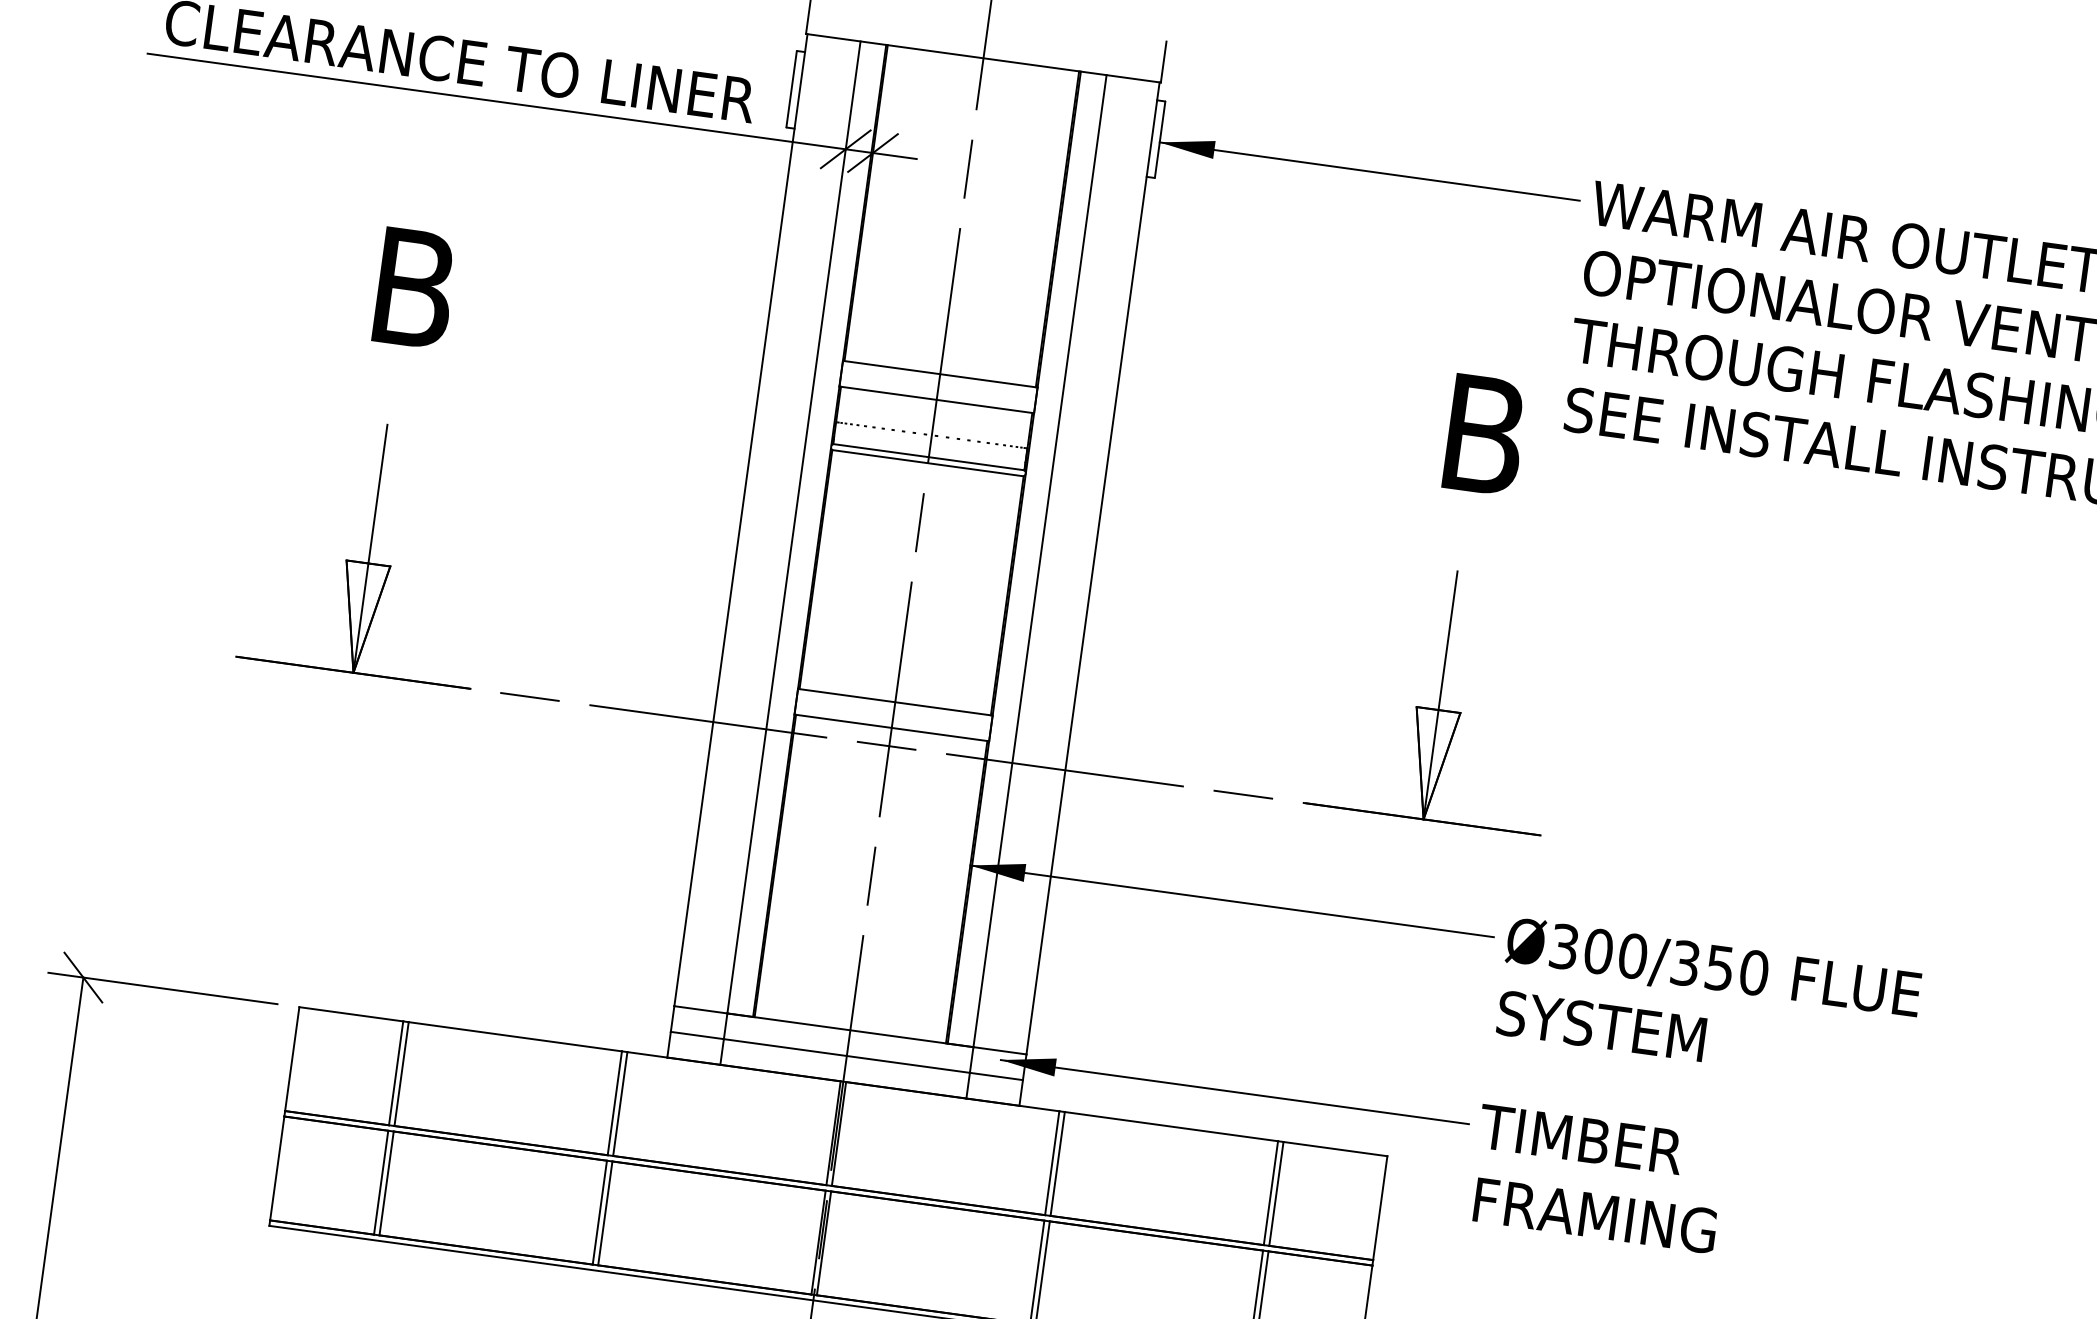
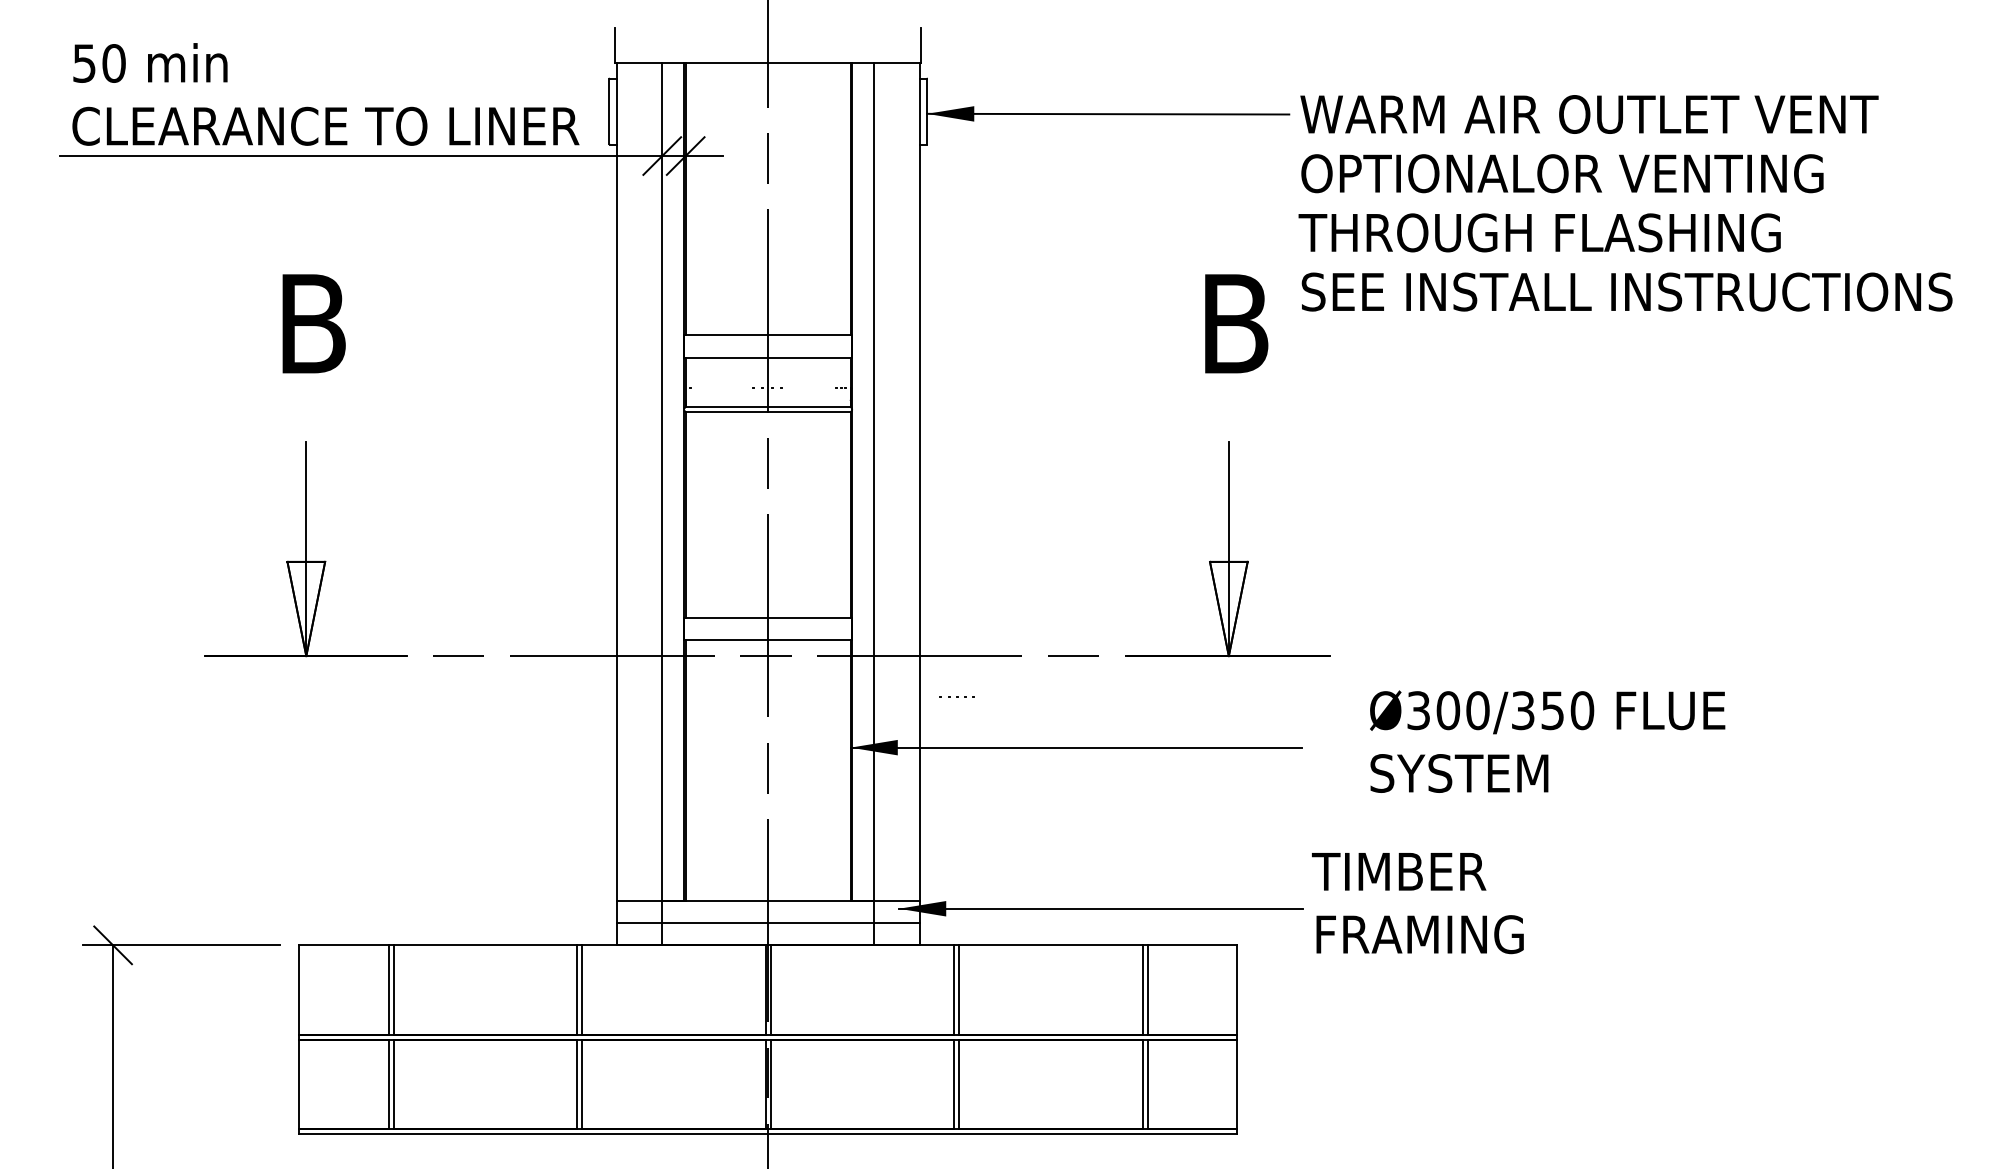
part: (880, 427) -> (723, 387), removed
part: (977, 440) -> (956, 696), moved
text: (1708, 1003) -> (1547, 741), moved
text: (1597, 1179) -> (1417, 903), moved

